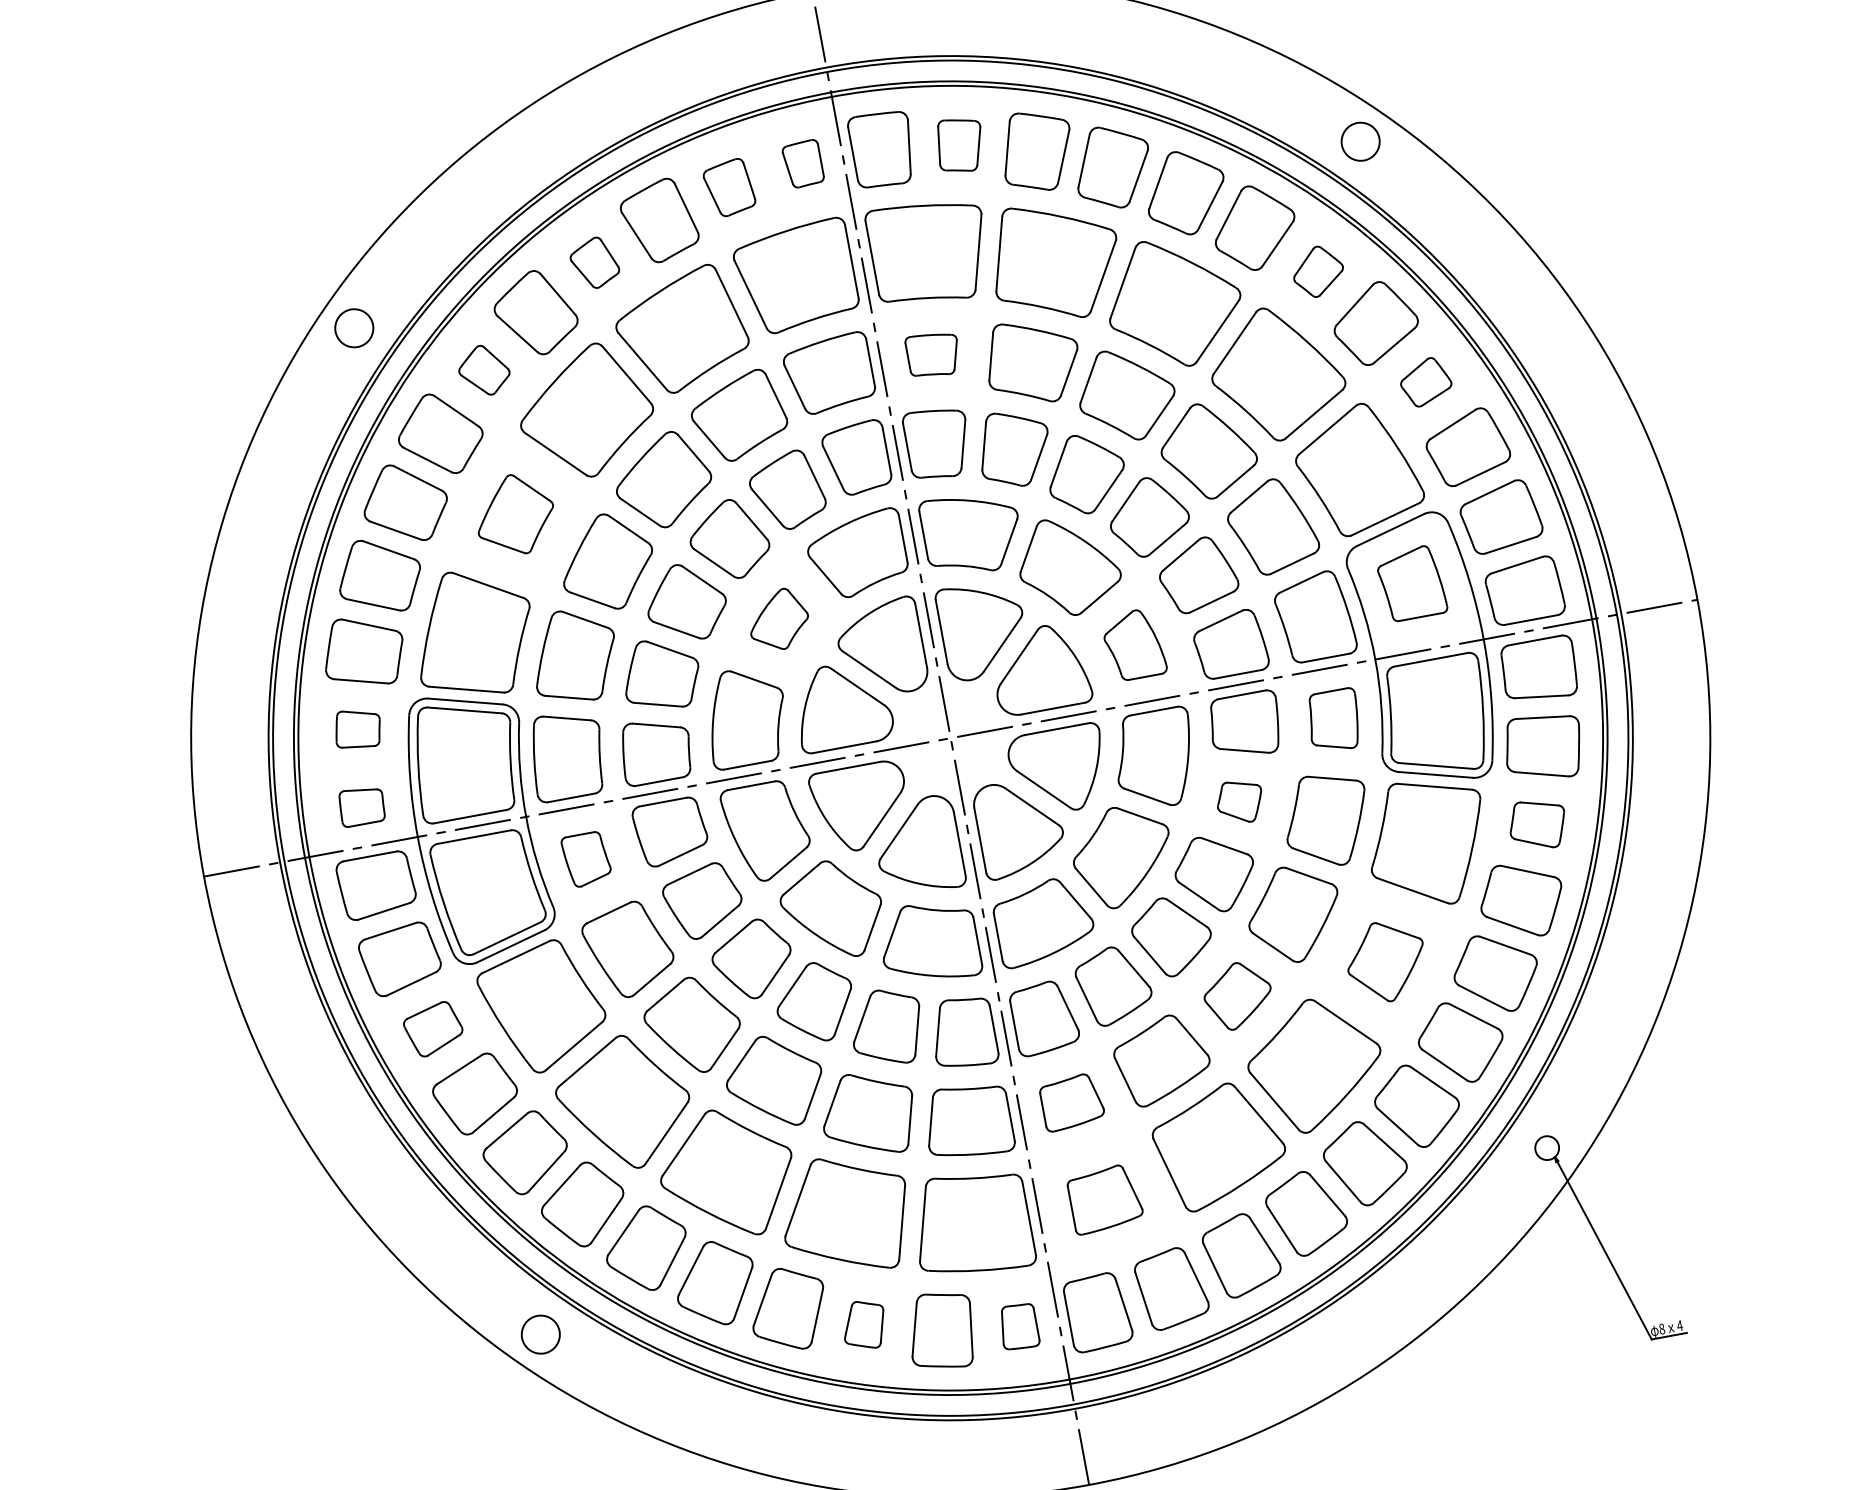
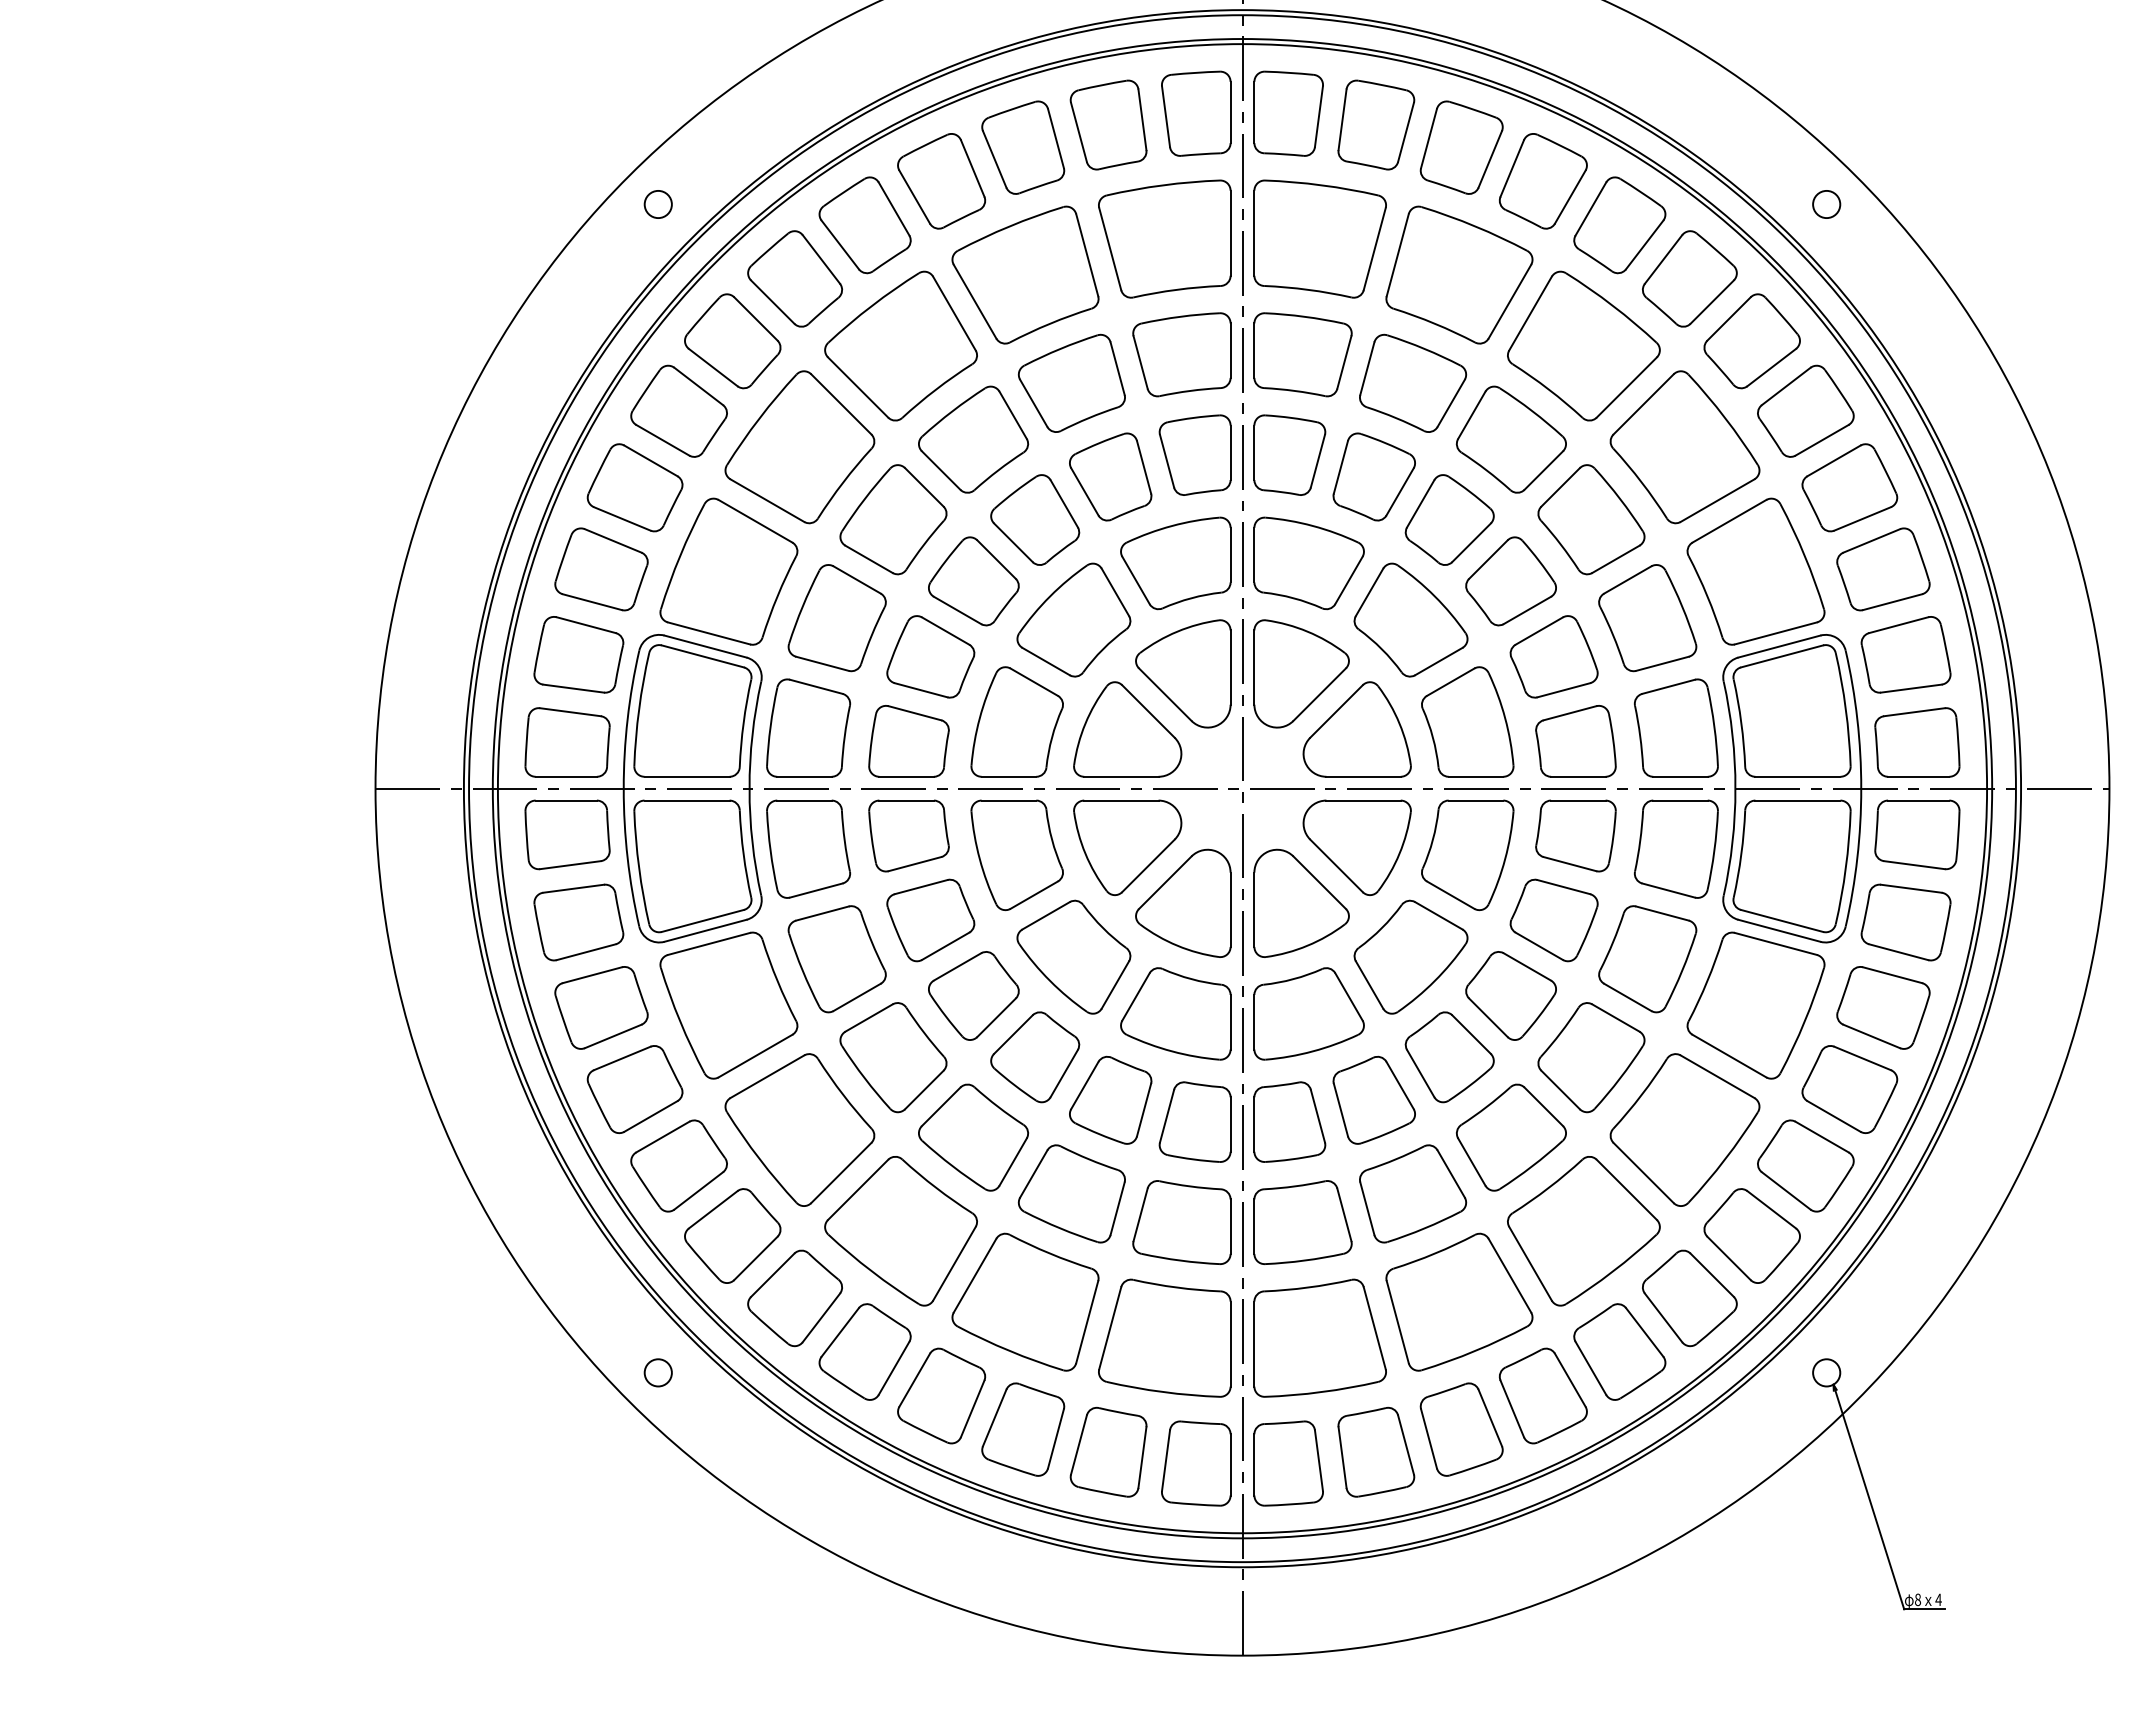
circle: (1360, 141) -> (1826, 204), size x0.62
part: (960, 144) -> (1376, 124), size x1.43
part: (803, 163) -> (1196, 113), size x1.67
part: (729, 187) -> (1108, 124), size x1.43
part: (594, 263) -> (941, 181), size x1.67
part: (1317, 271) -> (1751, 341), size x1.67
circle: (353, 328) -> (657, 204), size x0.62
part: (933, 354) -> (1302, 354), size x1.67
part: (484, 370) -> (795, 278), size x1.67
part: (1425, 381) -> (1849, 487), size x1.67
part: (514, 515) -> (799, 447), size x1.67
part: (1411, 583) -> (1791, 710), size x1.67
part: (778, 619) -> (1073, 619), size x1.67
part: (1133, 644) -> (1467, 721), size x1.43
part: (1334, 720) -> (1676, 848), size x1.43
part: (357, 728) -> (578, 654), size x1.67
part: (1239, 802) -> (1553, 920), size x1.67
part: (361, 806) -> (567, 742), size x1.67
part: (1537, 824) -> (1883, 1007), size x1.43
part: (586, 859) -> (808, 848), size x1.67
part: (1385, 961) -> (1684, 1129), size x1.67
part: (1238, 995) -> (1511, 1137), size x1.43
part: (433, 1029) -> (601, 1007), size x1.43
part: (1071, 1102) -> (1302, 1222), size x1.43
part: (1104, 1198) -> (1319, 1337), size x1.67
part: (864, 1325) -> (1023, 1429), size x1.67
part: (1018, 1326) -> (1196, 1463), size x1.67
circle: (540, 1334) -> (657, 1372), size x0.62

